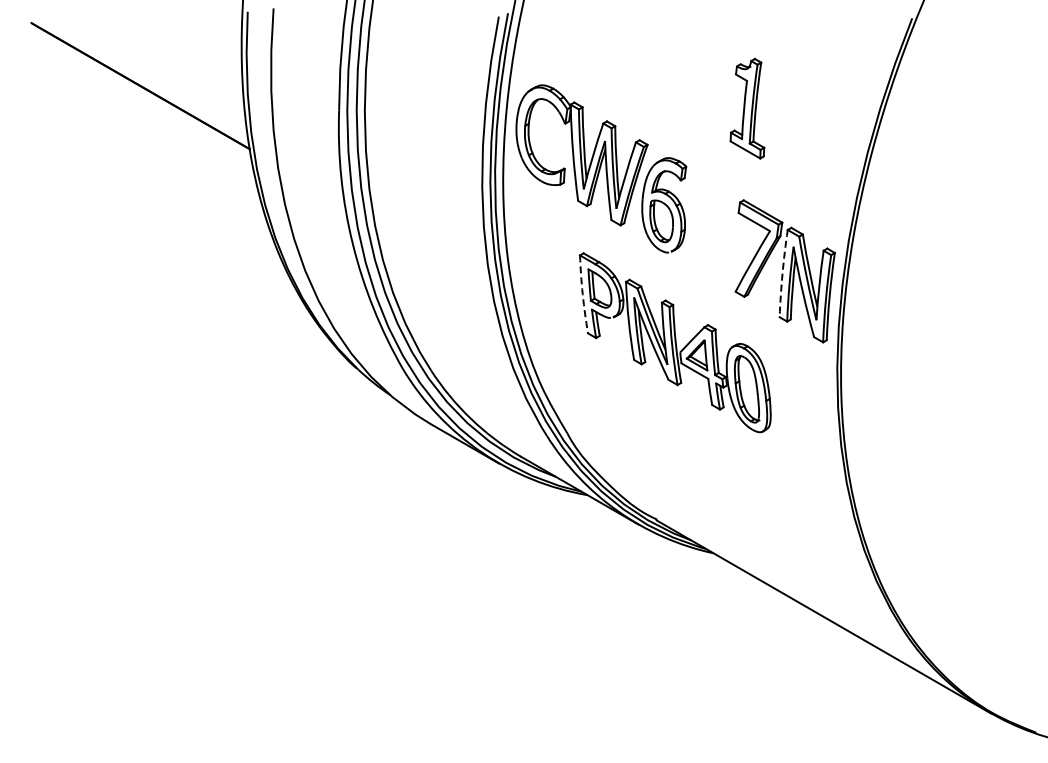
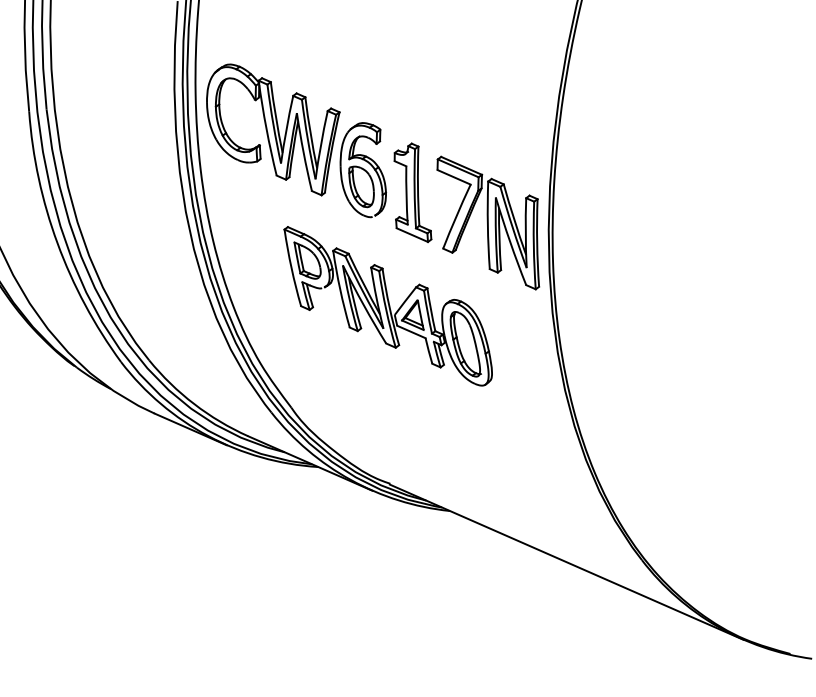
part: (747, 108) -> (409, 193), moved
arc: (782, 273) -> (487, 225), dashed -> solid
arc: (582, 294) -> (291, 268), dashed -> solid

